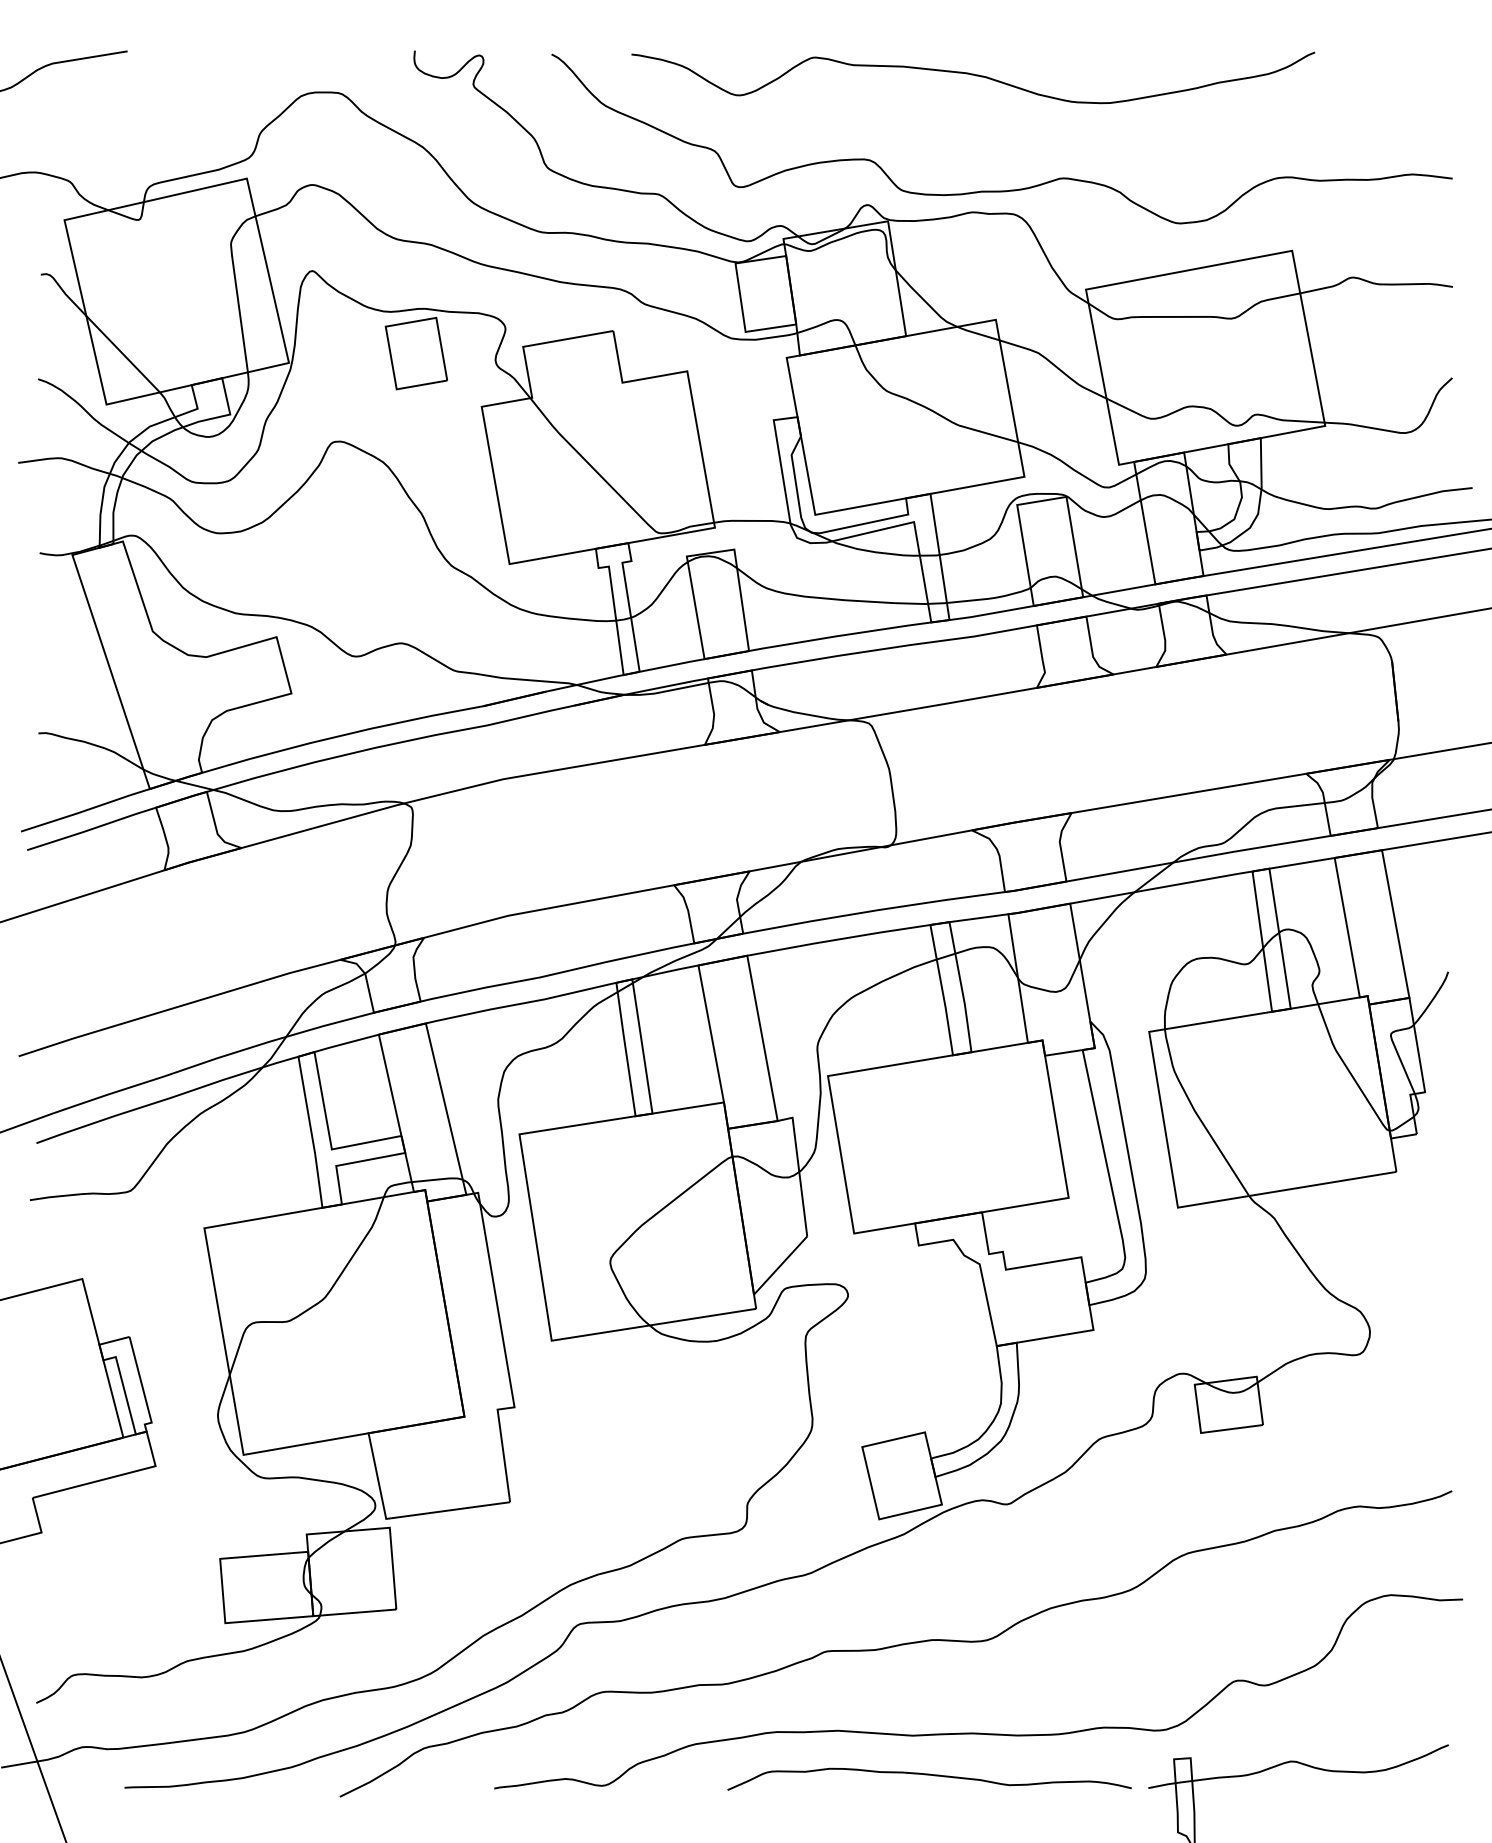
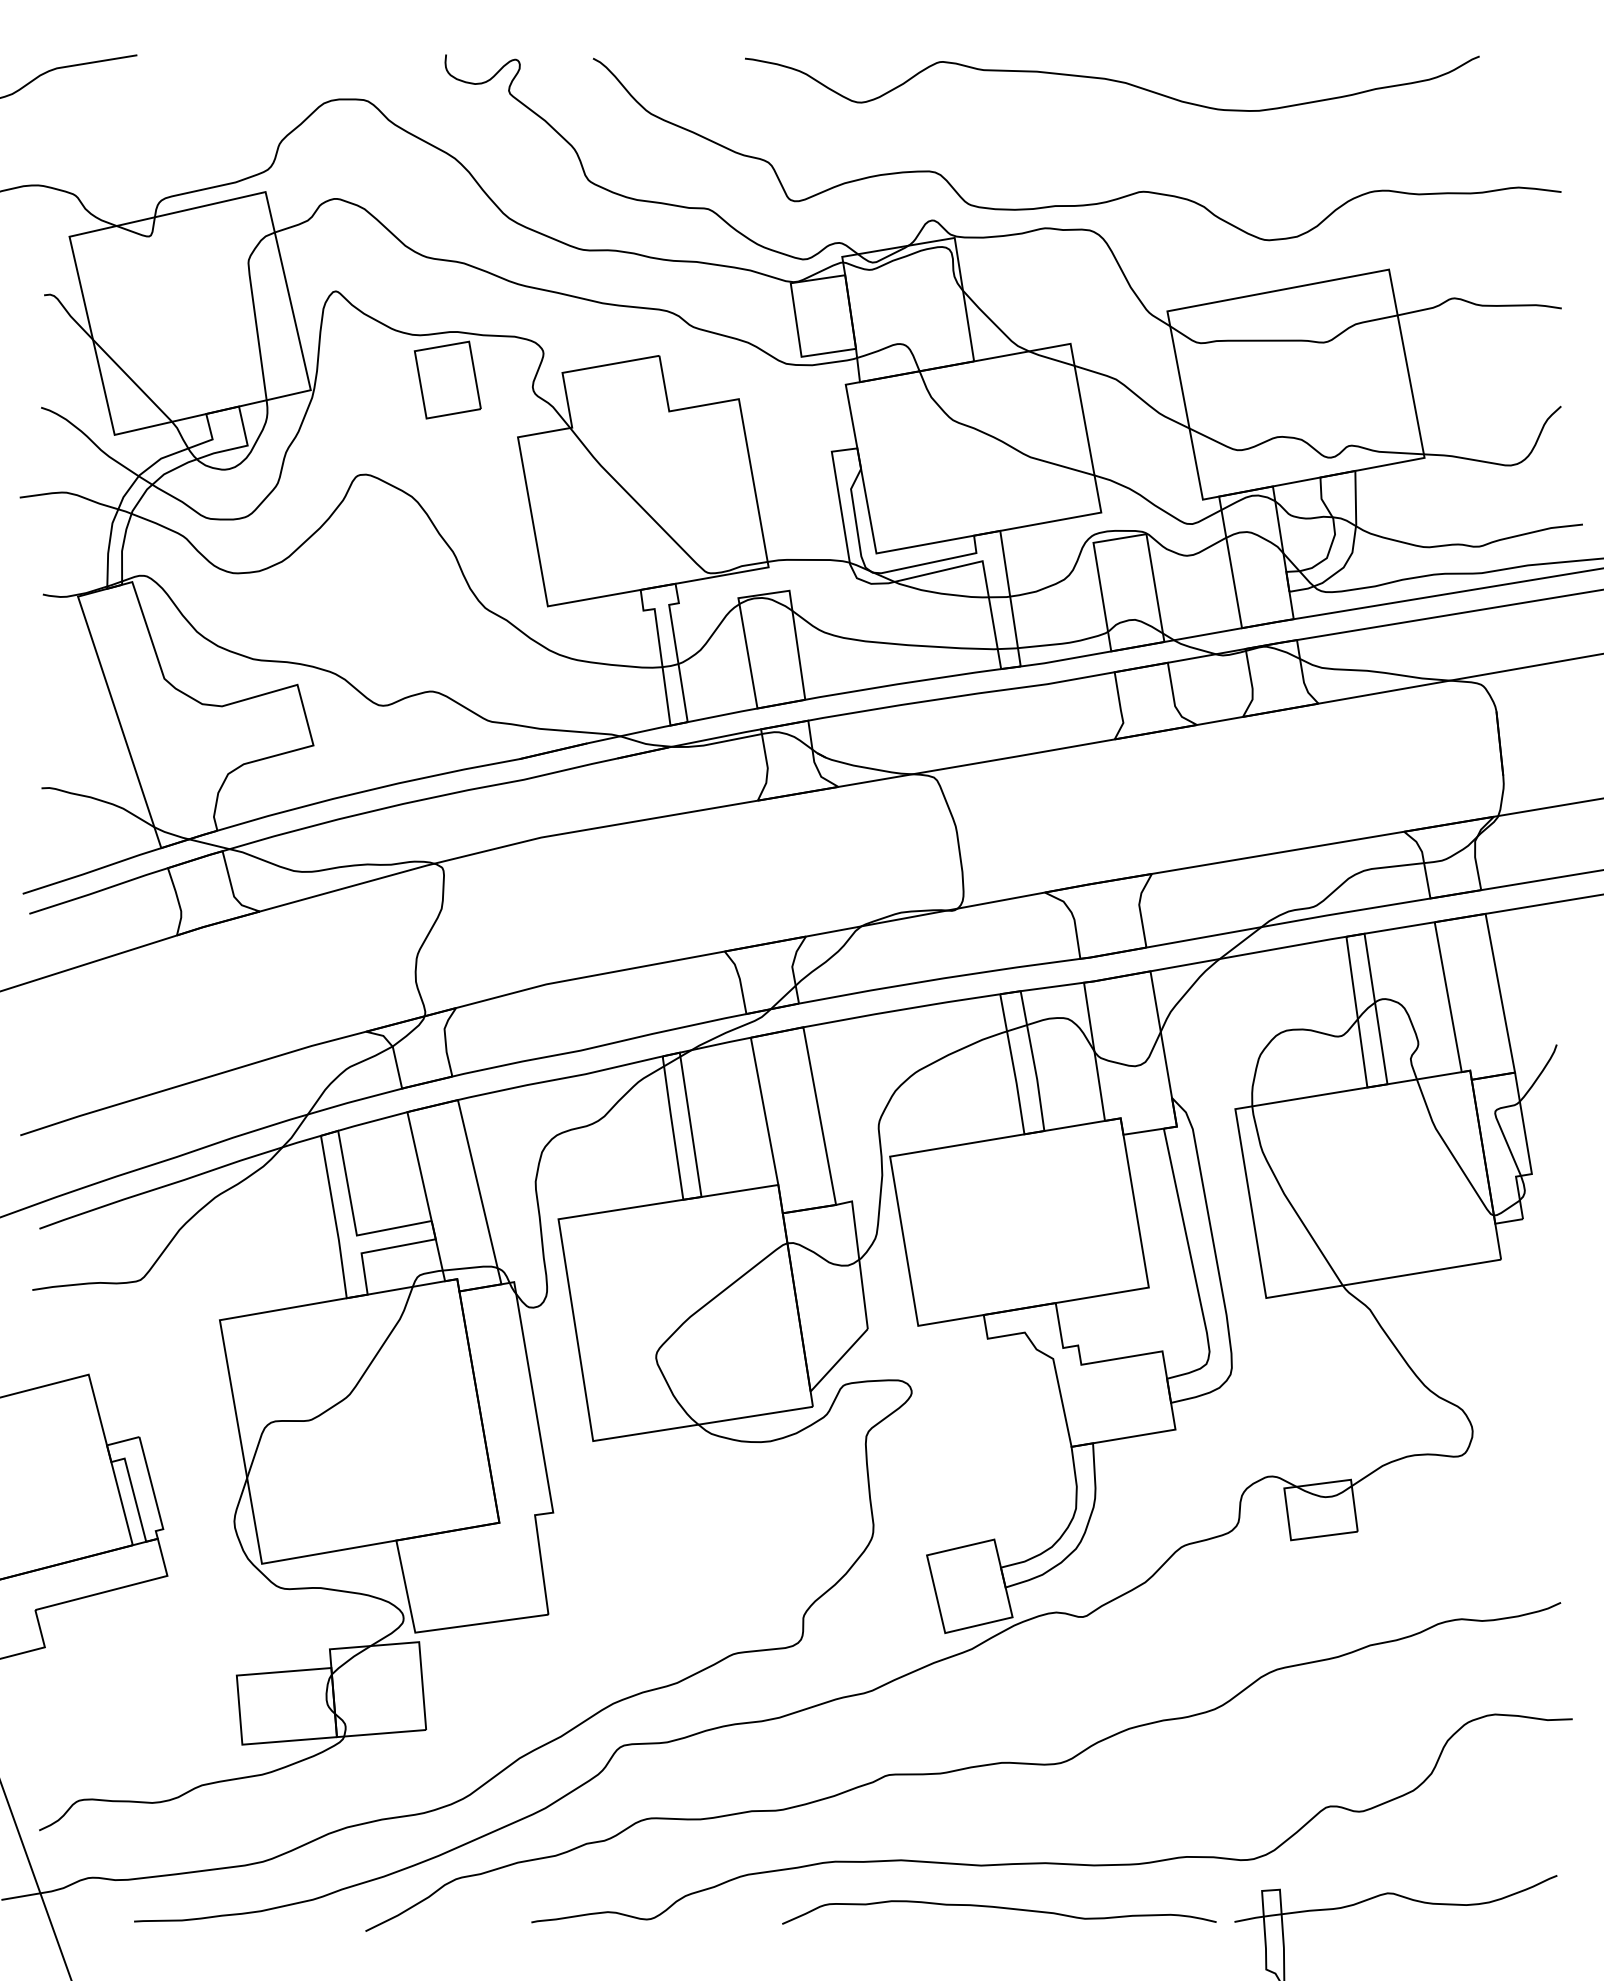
curve: (973, 75) -> (1112, 81), moved

